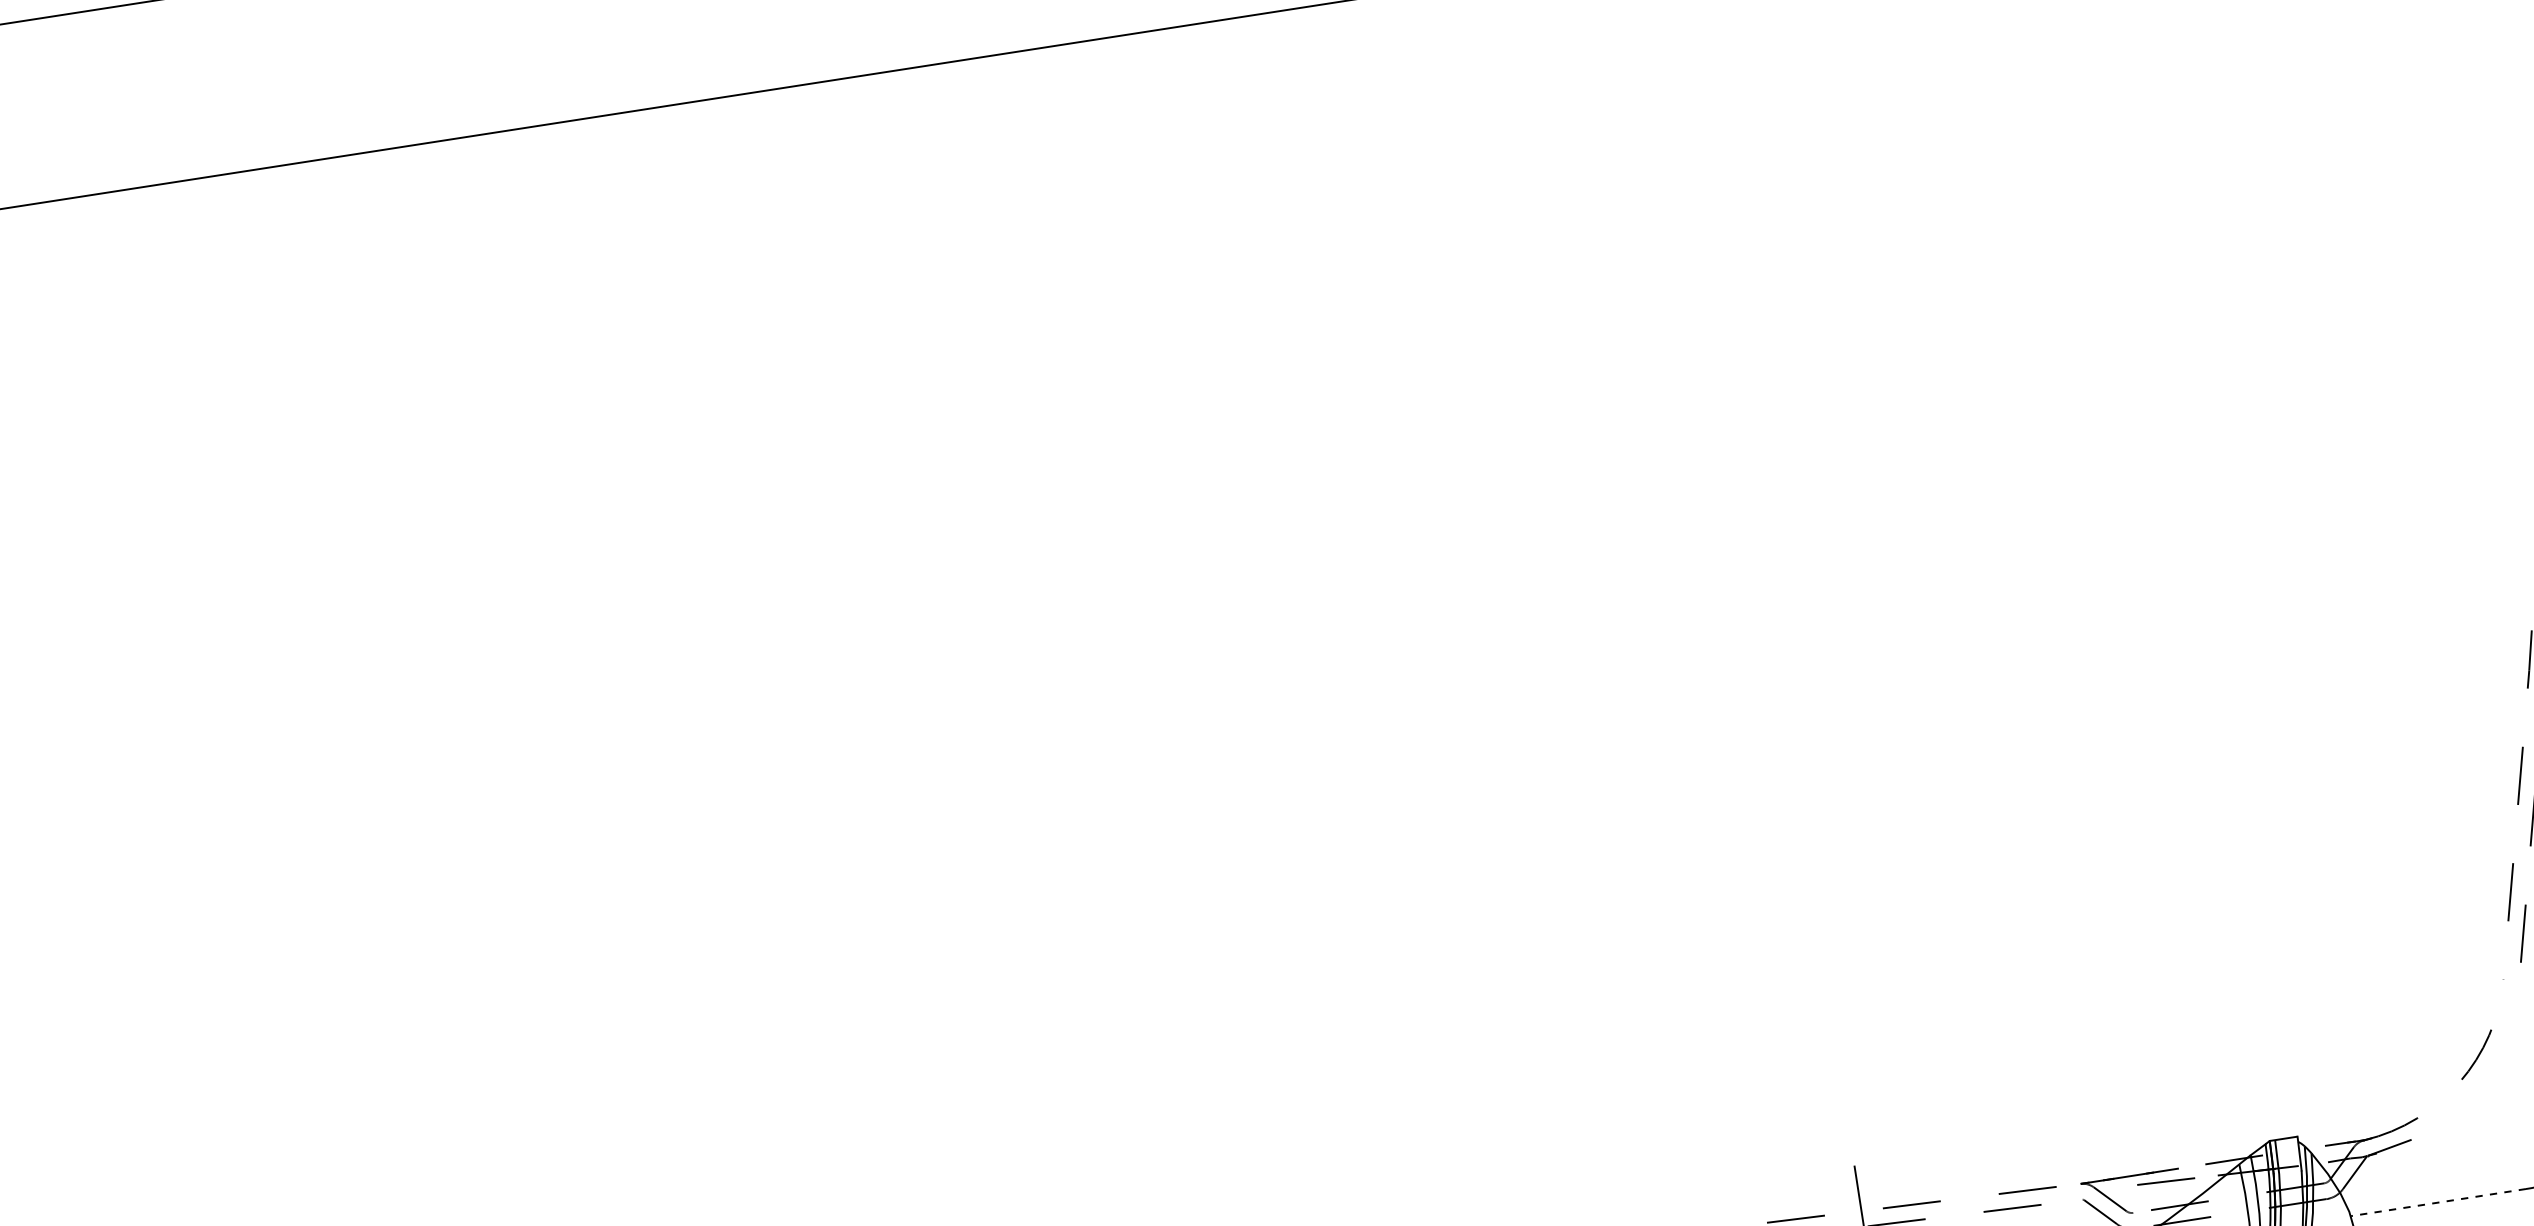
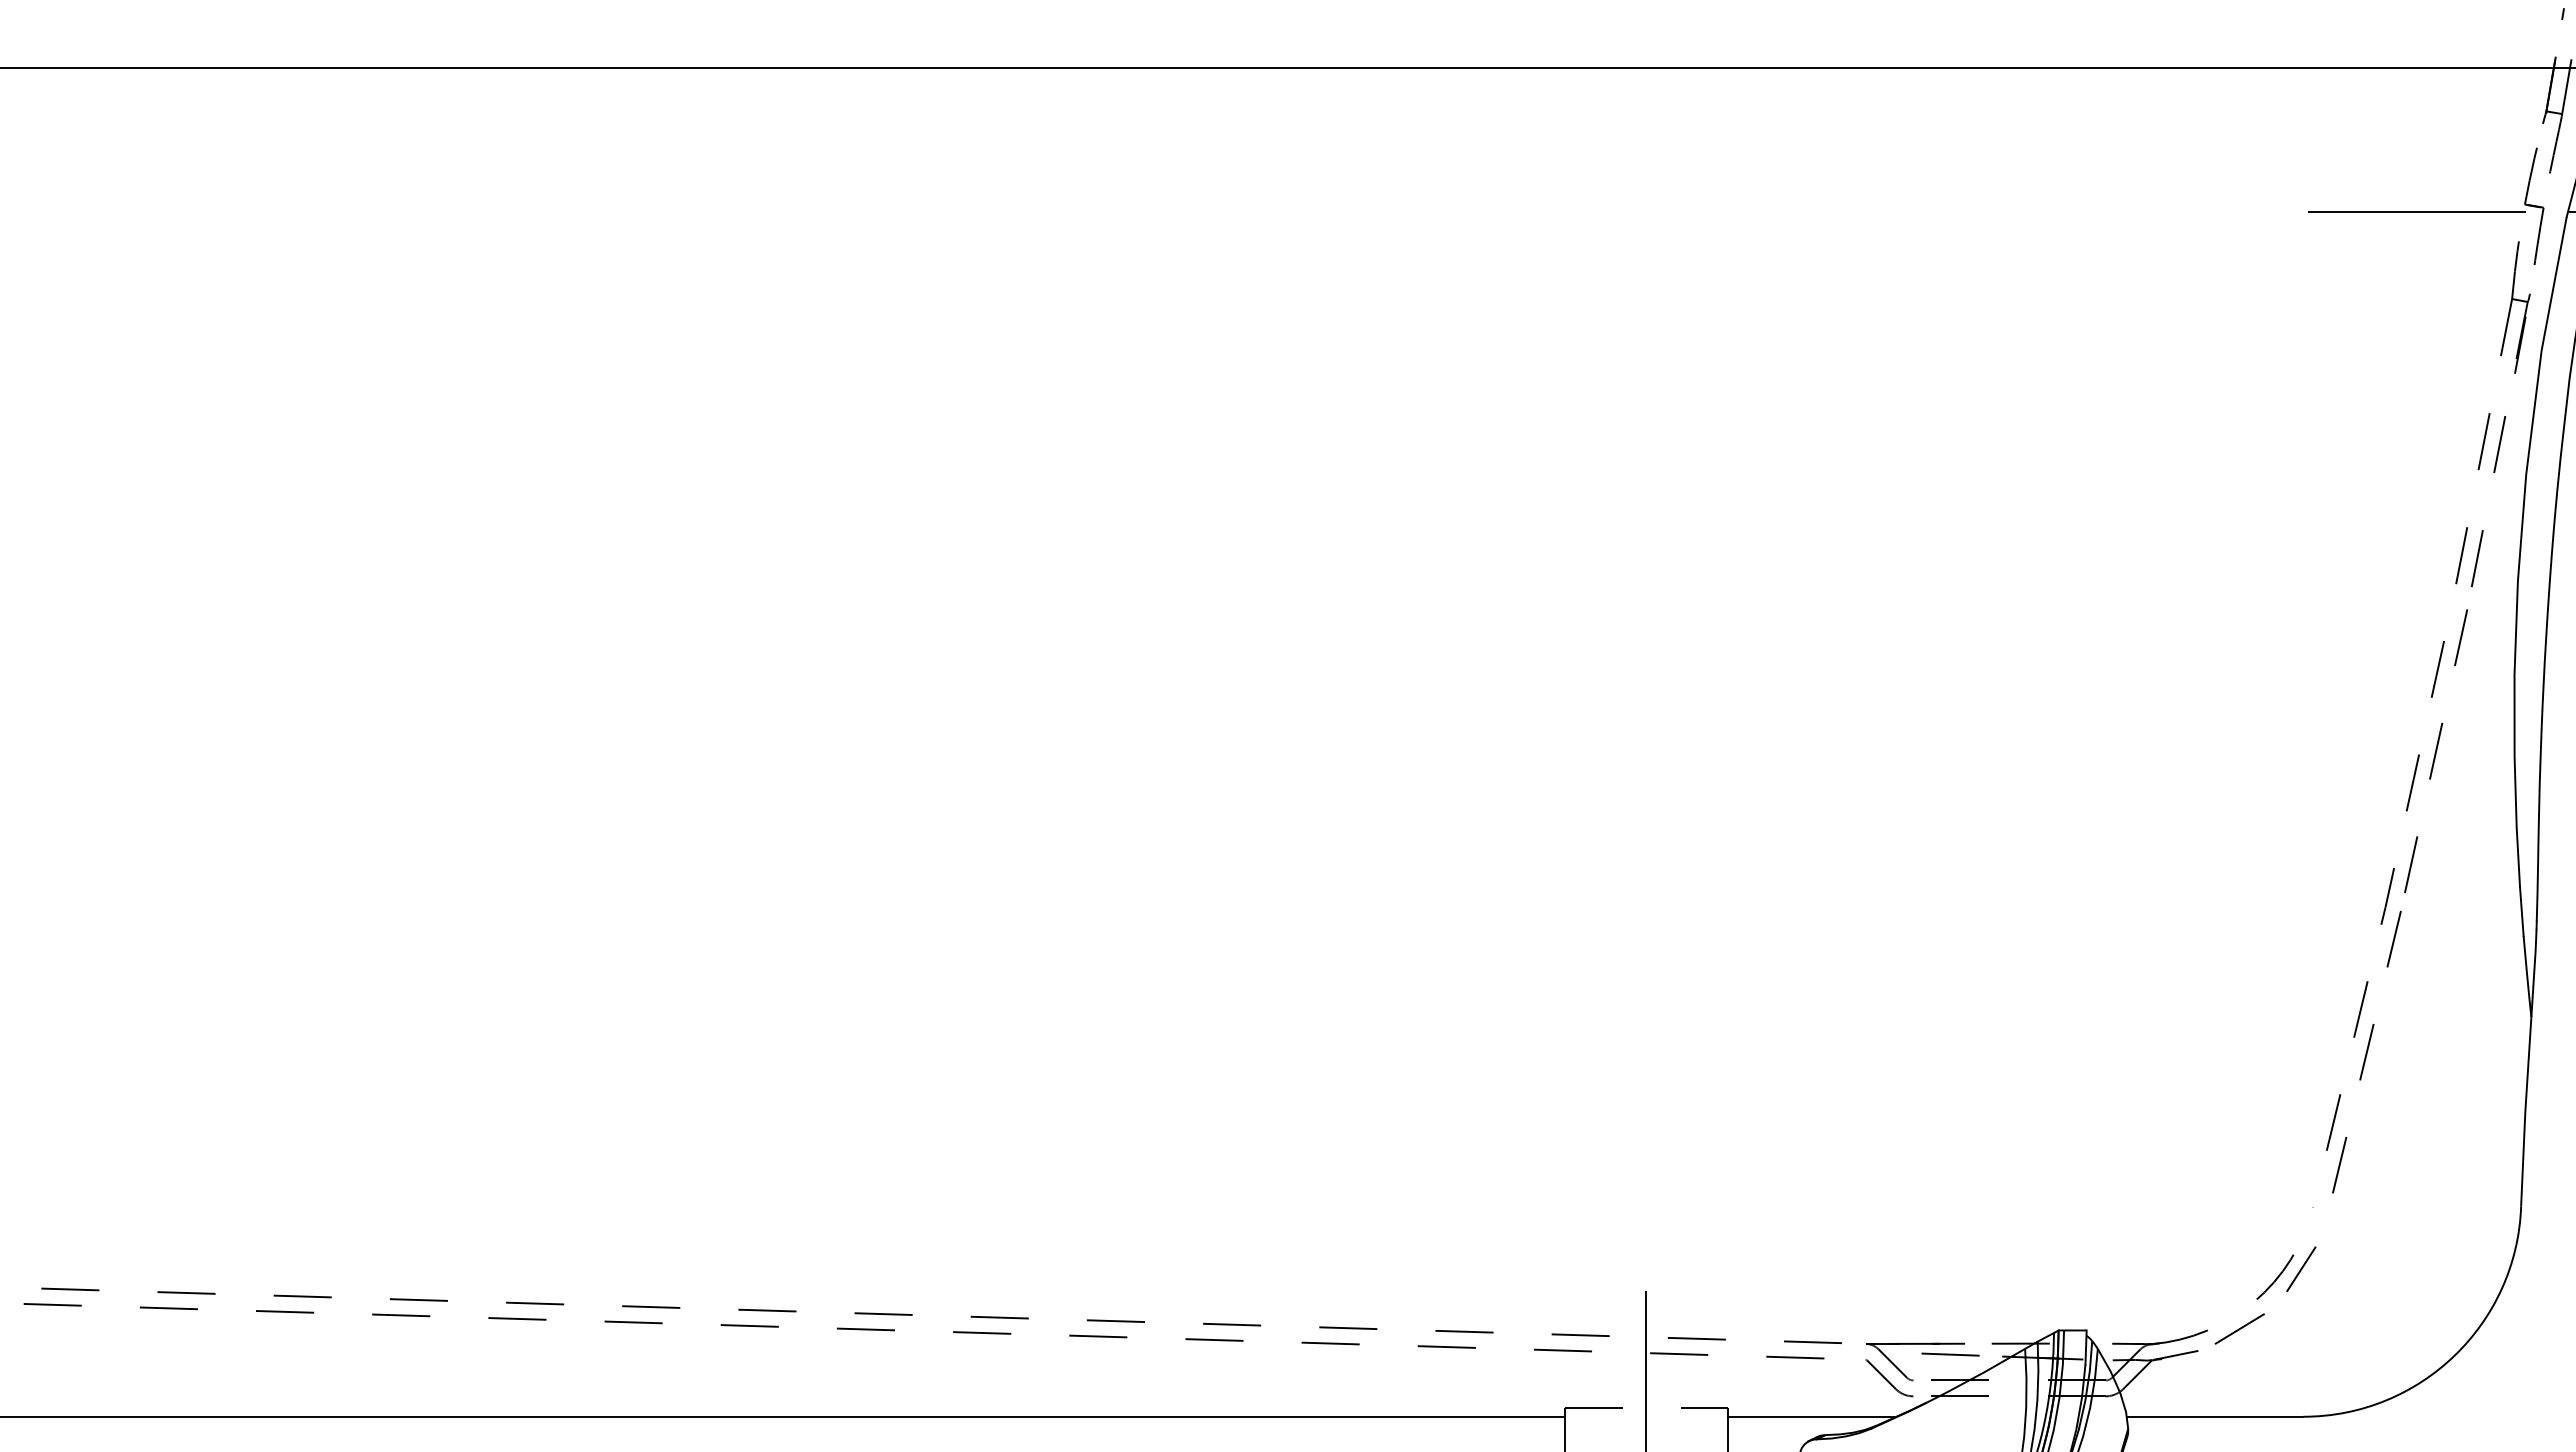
line: (2500, 1042) -> (2300, 1268), added
line: (2448, 1112) -> (2238, 1329), added
line: (2437, 1202) -> (2214, 1416), dashed -> solid

